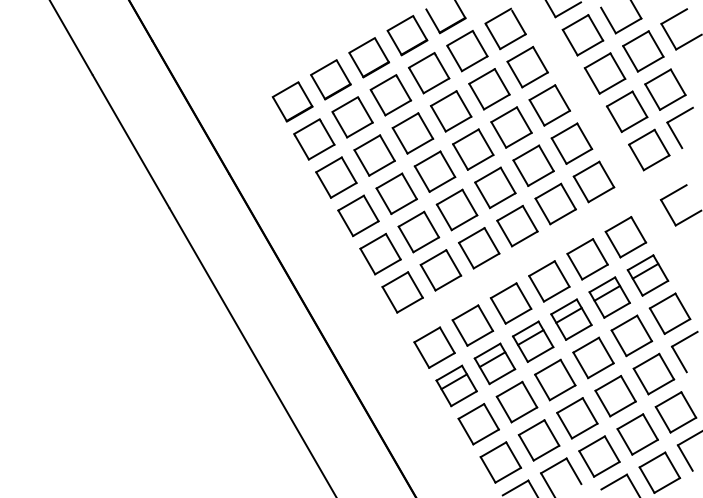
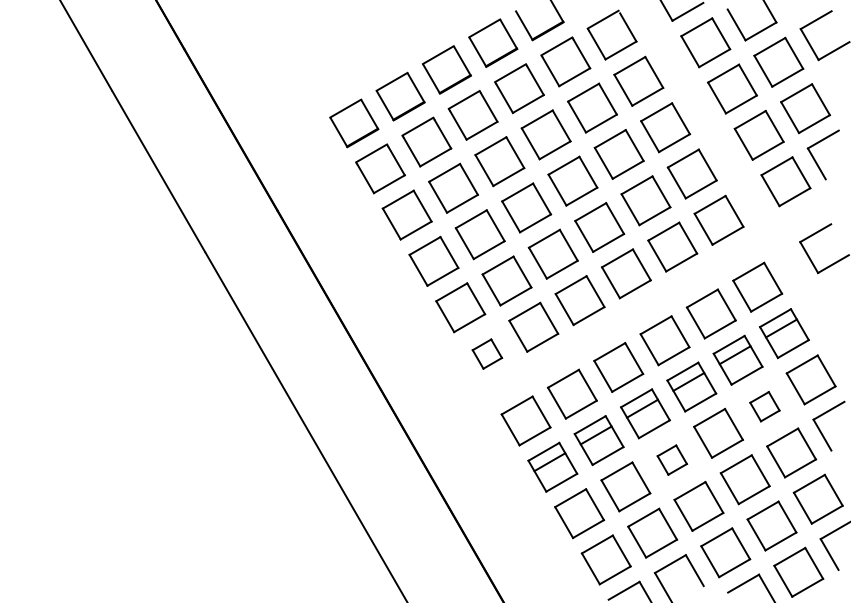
part: (402, 292) -> (487, 354), size x0.6
part: (631, 335) -> (764, 406), size x0.6
part: (555, 379) -> (672, 459), size x0.6

